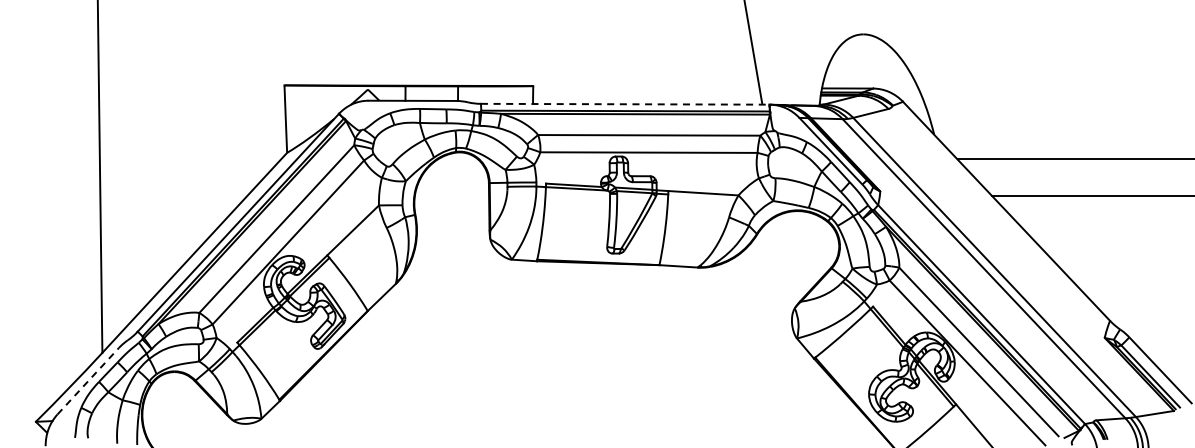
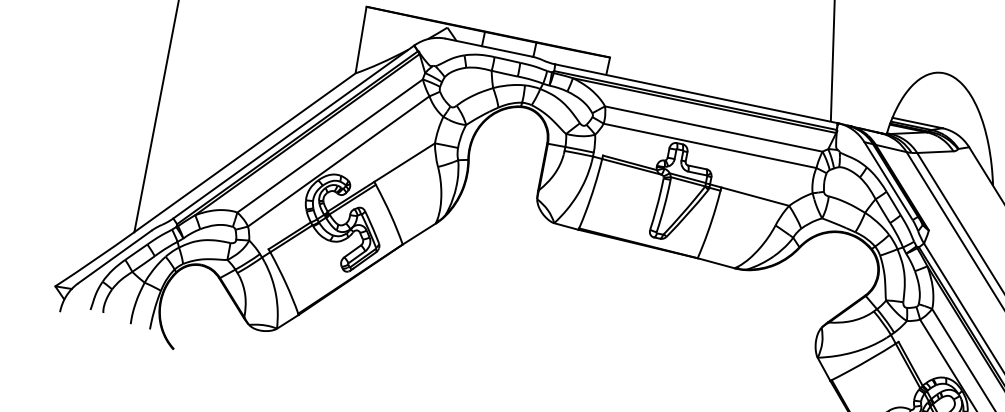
line: (625, 104) -> (696, 94), dashed -> solid
line: (88, 380) -> (115, 256), dashed -> solid

